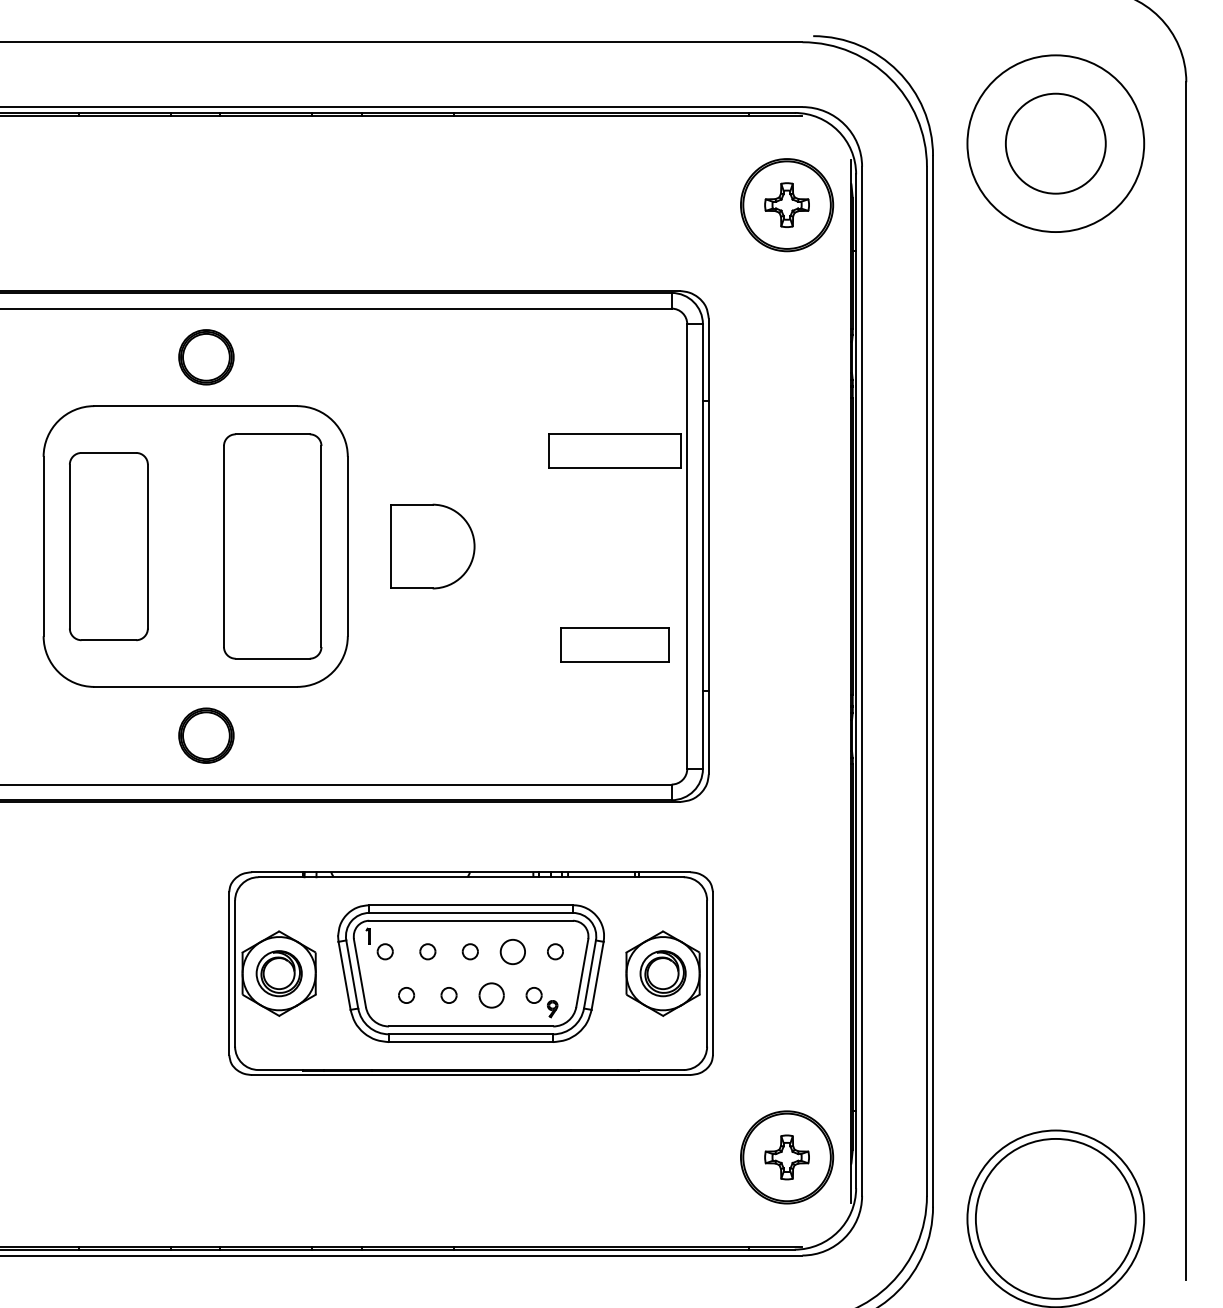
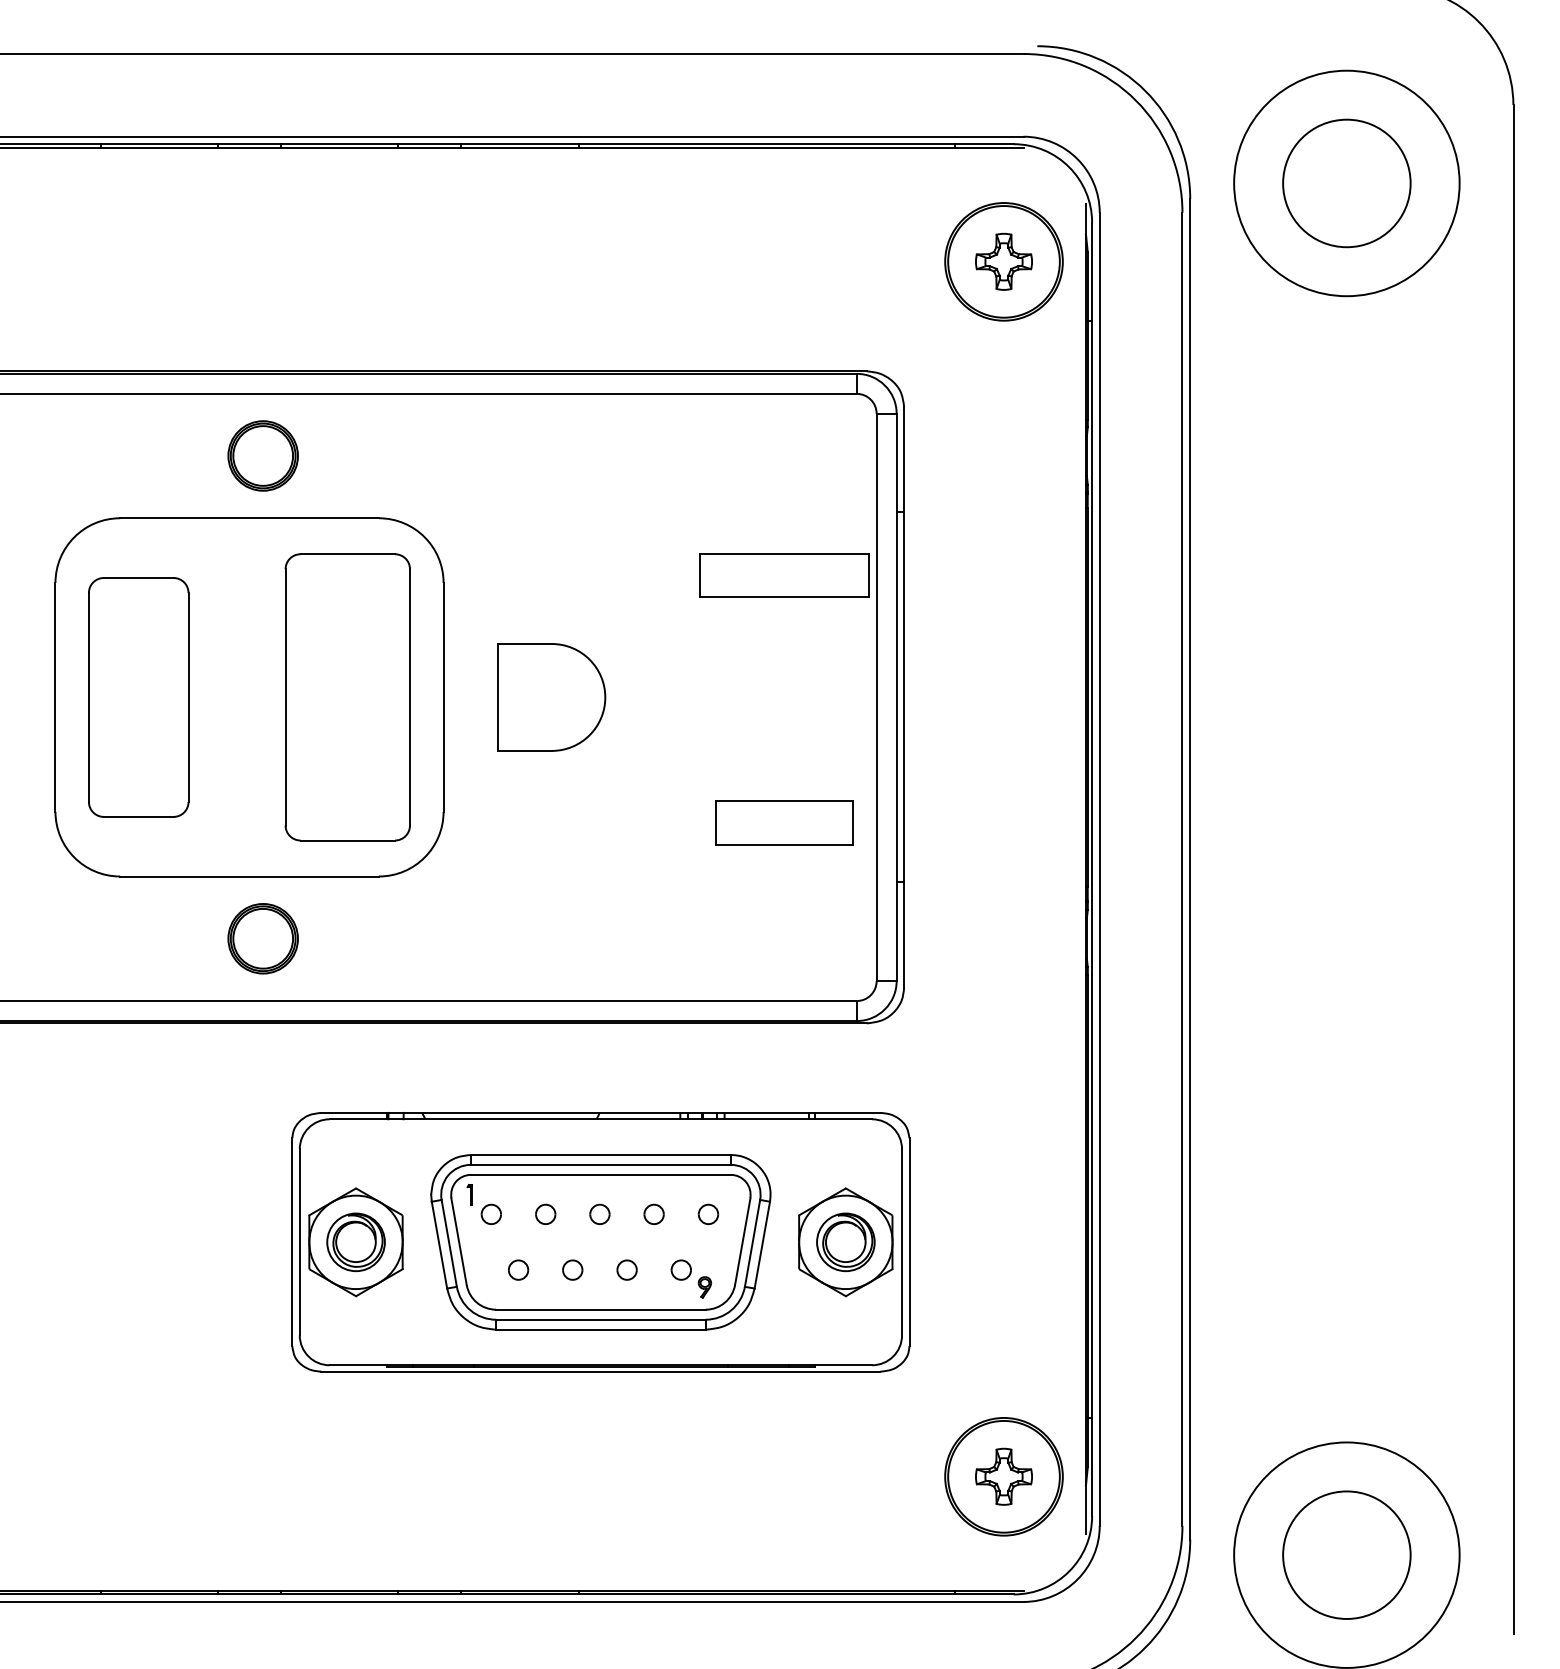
part: (512, 951) -> (653, 1213), size x0.62
part: (491, 994) -> (626, 1269), size x0.62
circle: (1055, 1218) -> (1346, 1554), size x0.62

